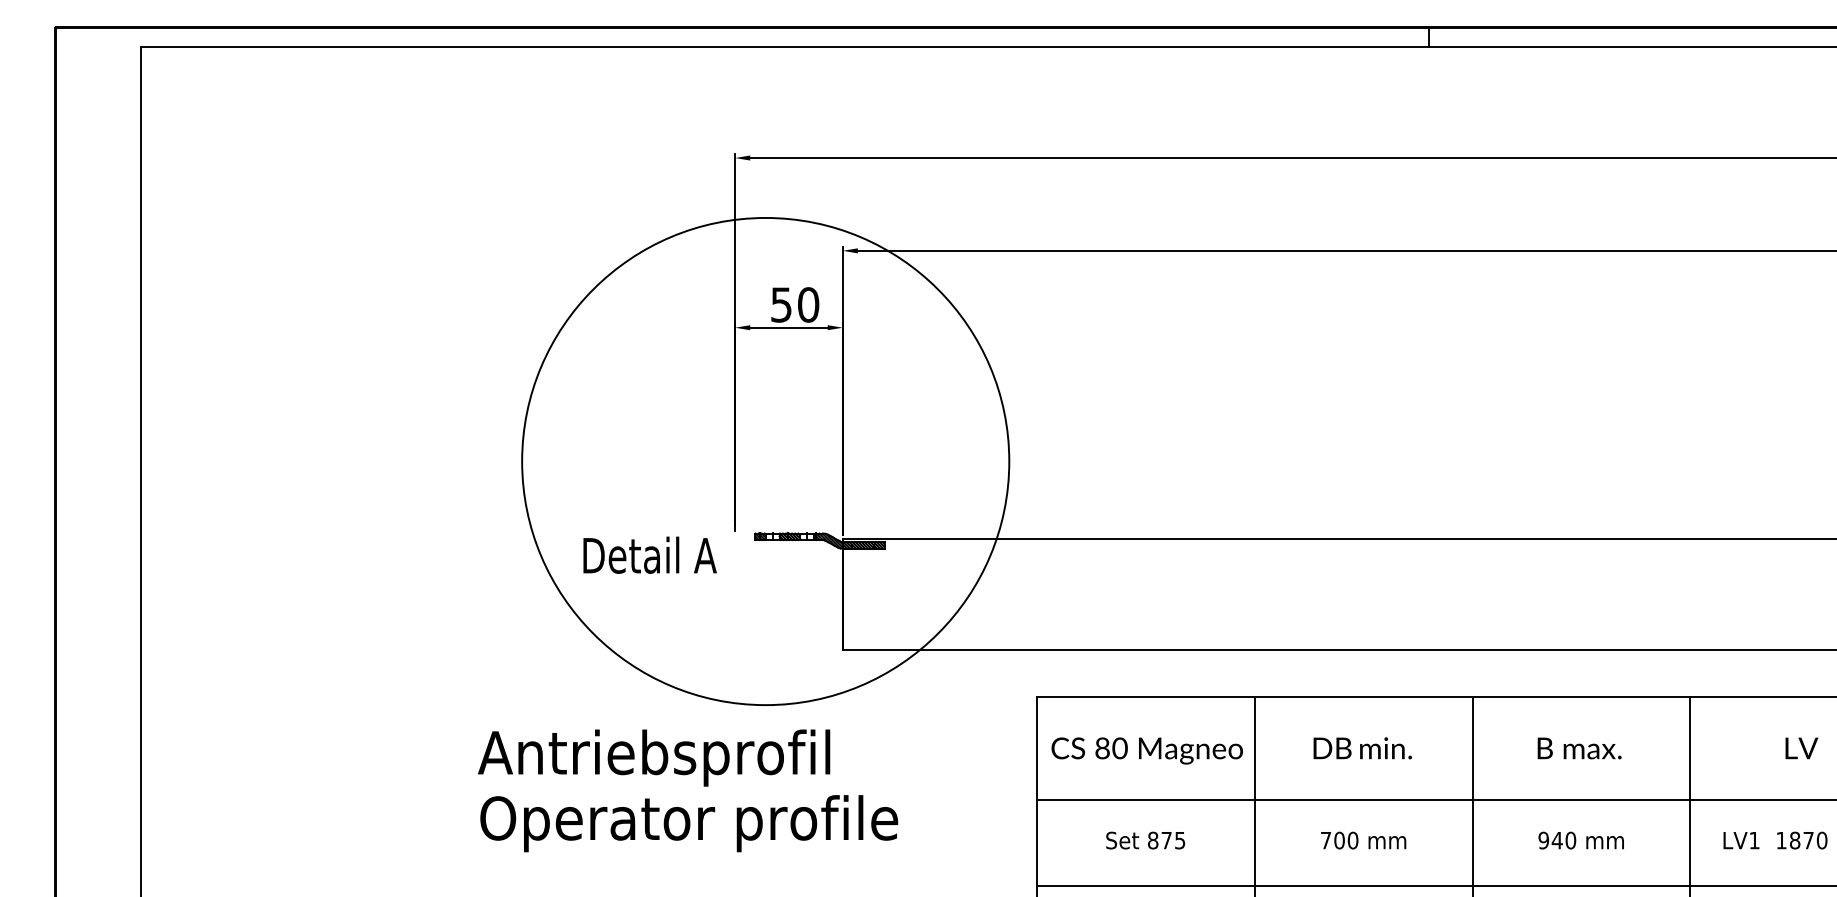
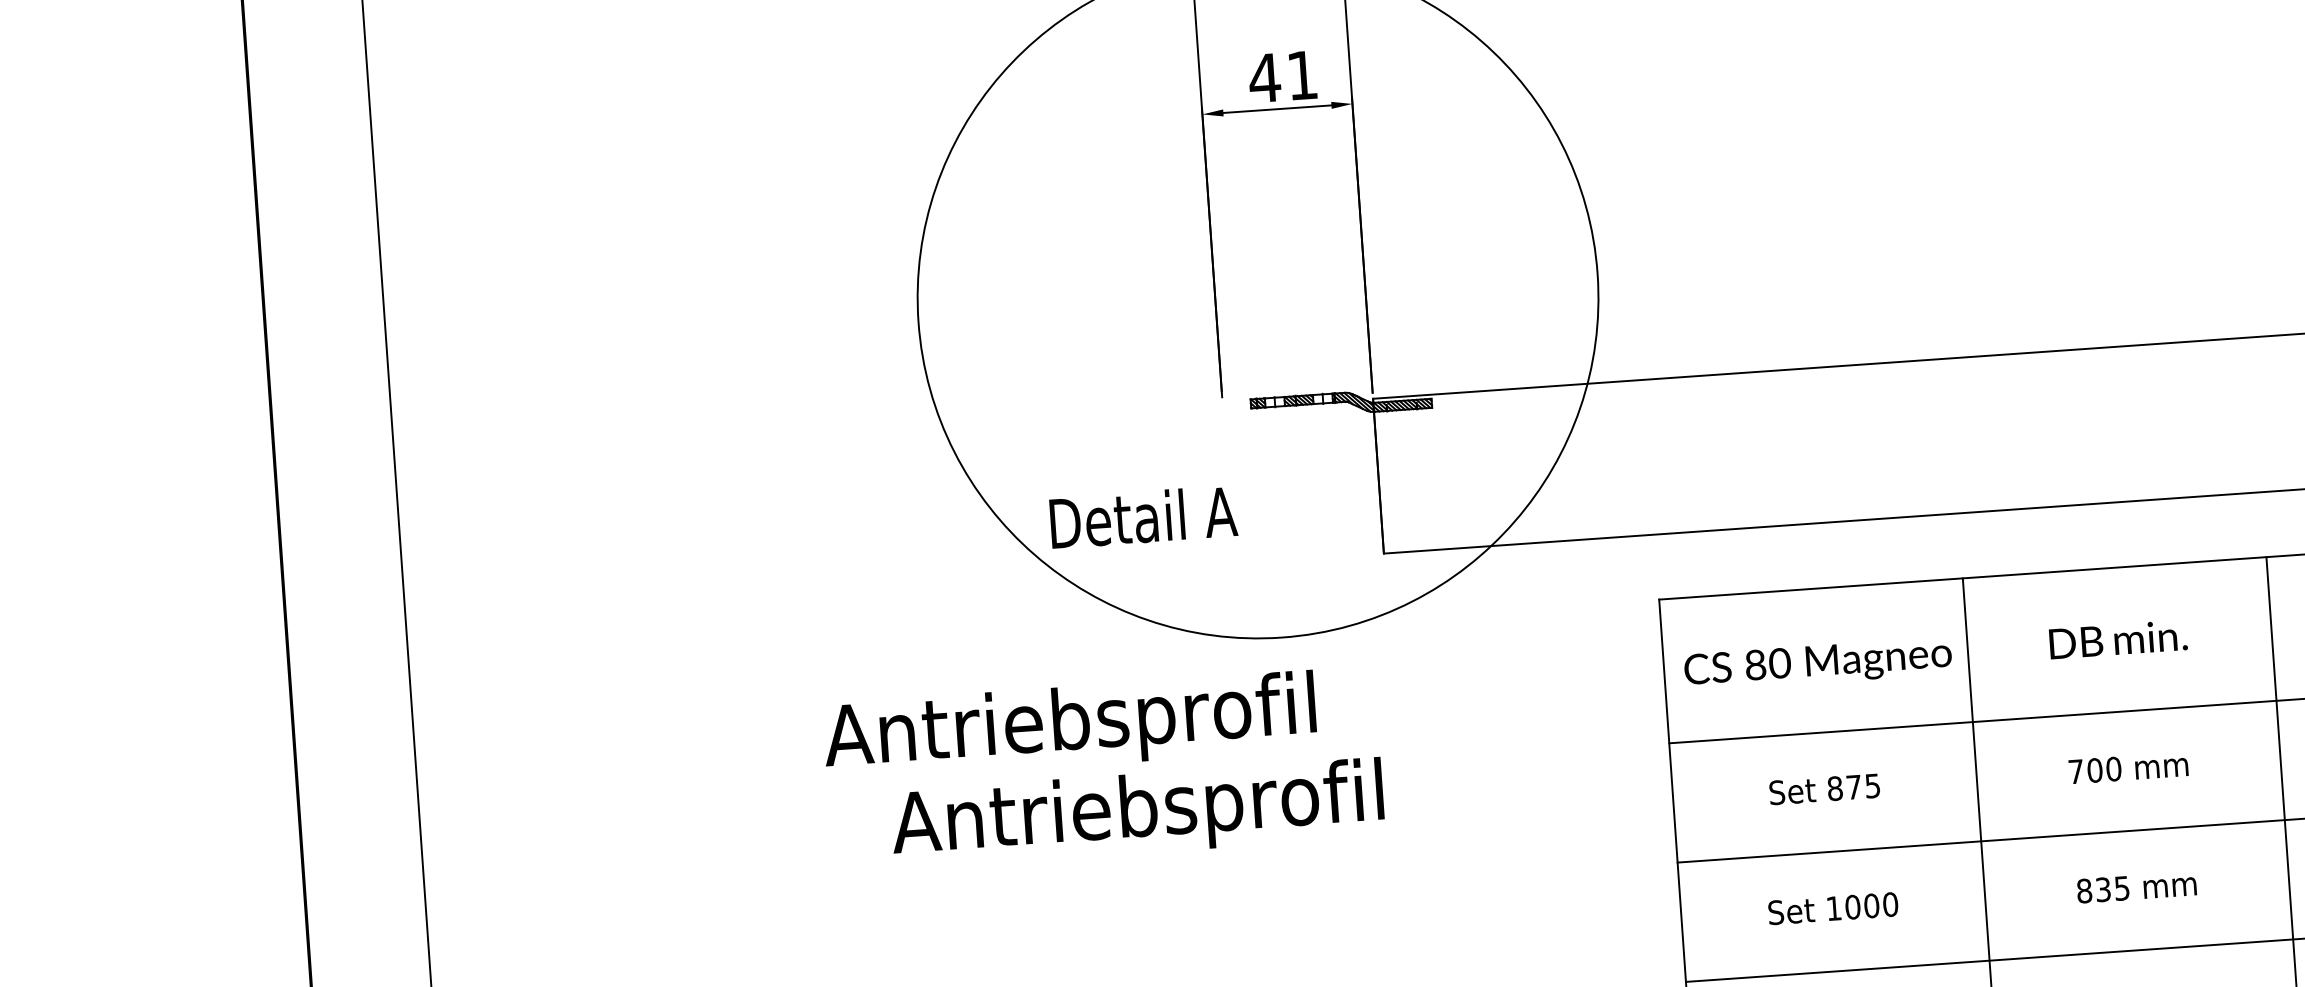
text: (794, 304) -> (1282, 76), 50 -> 41
text: (649, 554) -> (1142, 516), moved
text: (654, 757) -> (1070, 725), moved
text: (687, 823) -> (1184, 810), Operator profile -> Antriebsprofil

